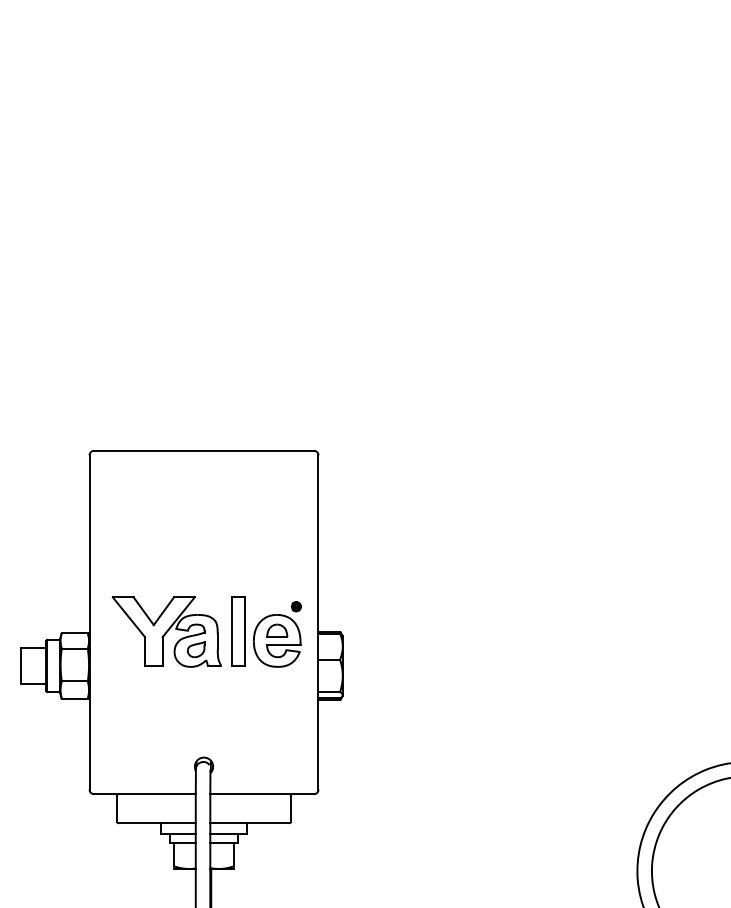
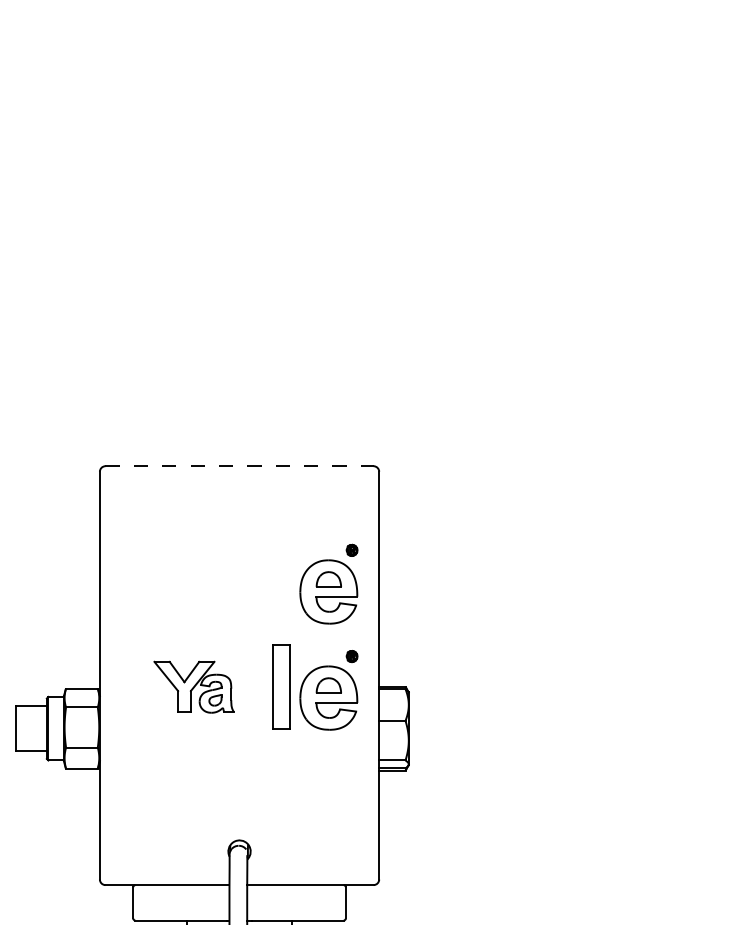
line: (204, 450) -> (240, 465), solid -> dashed
part: (277, 547) -> (329, 584), added
part: (166, 631) -> (193, 686), size x0.6

